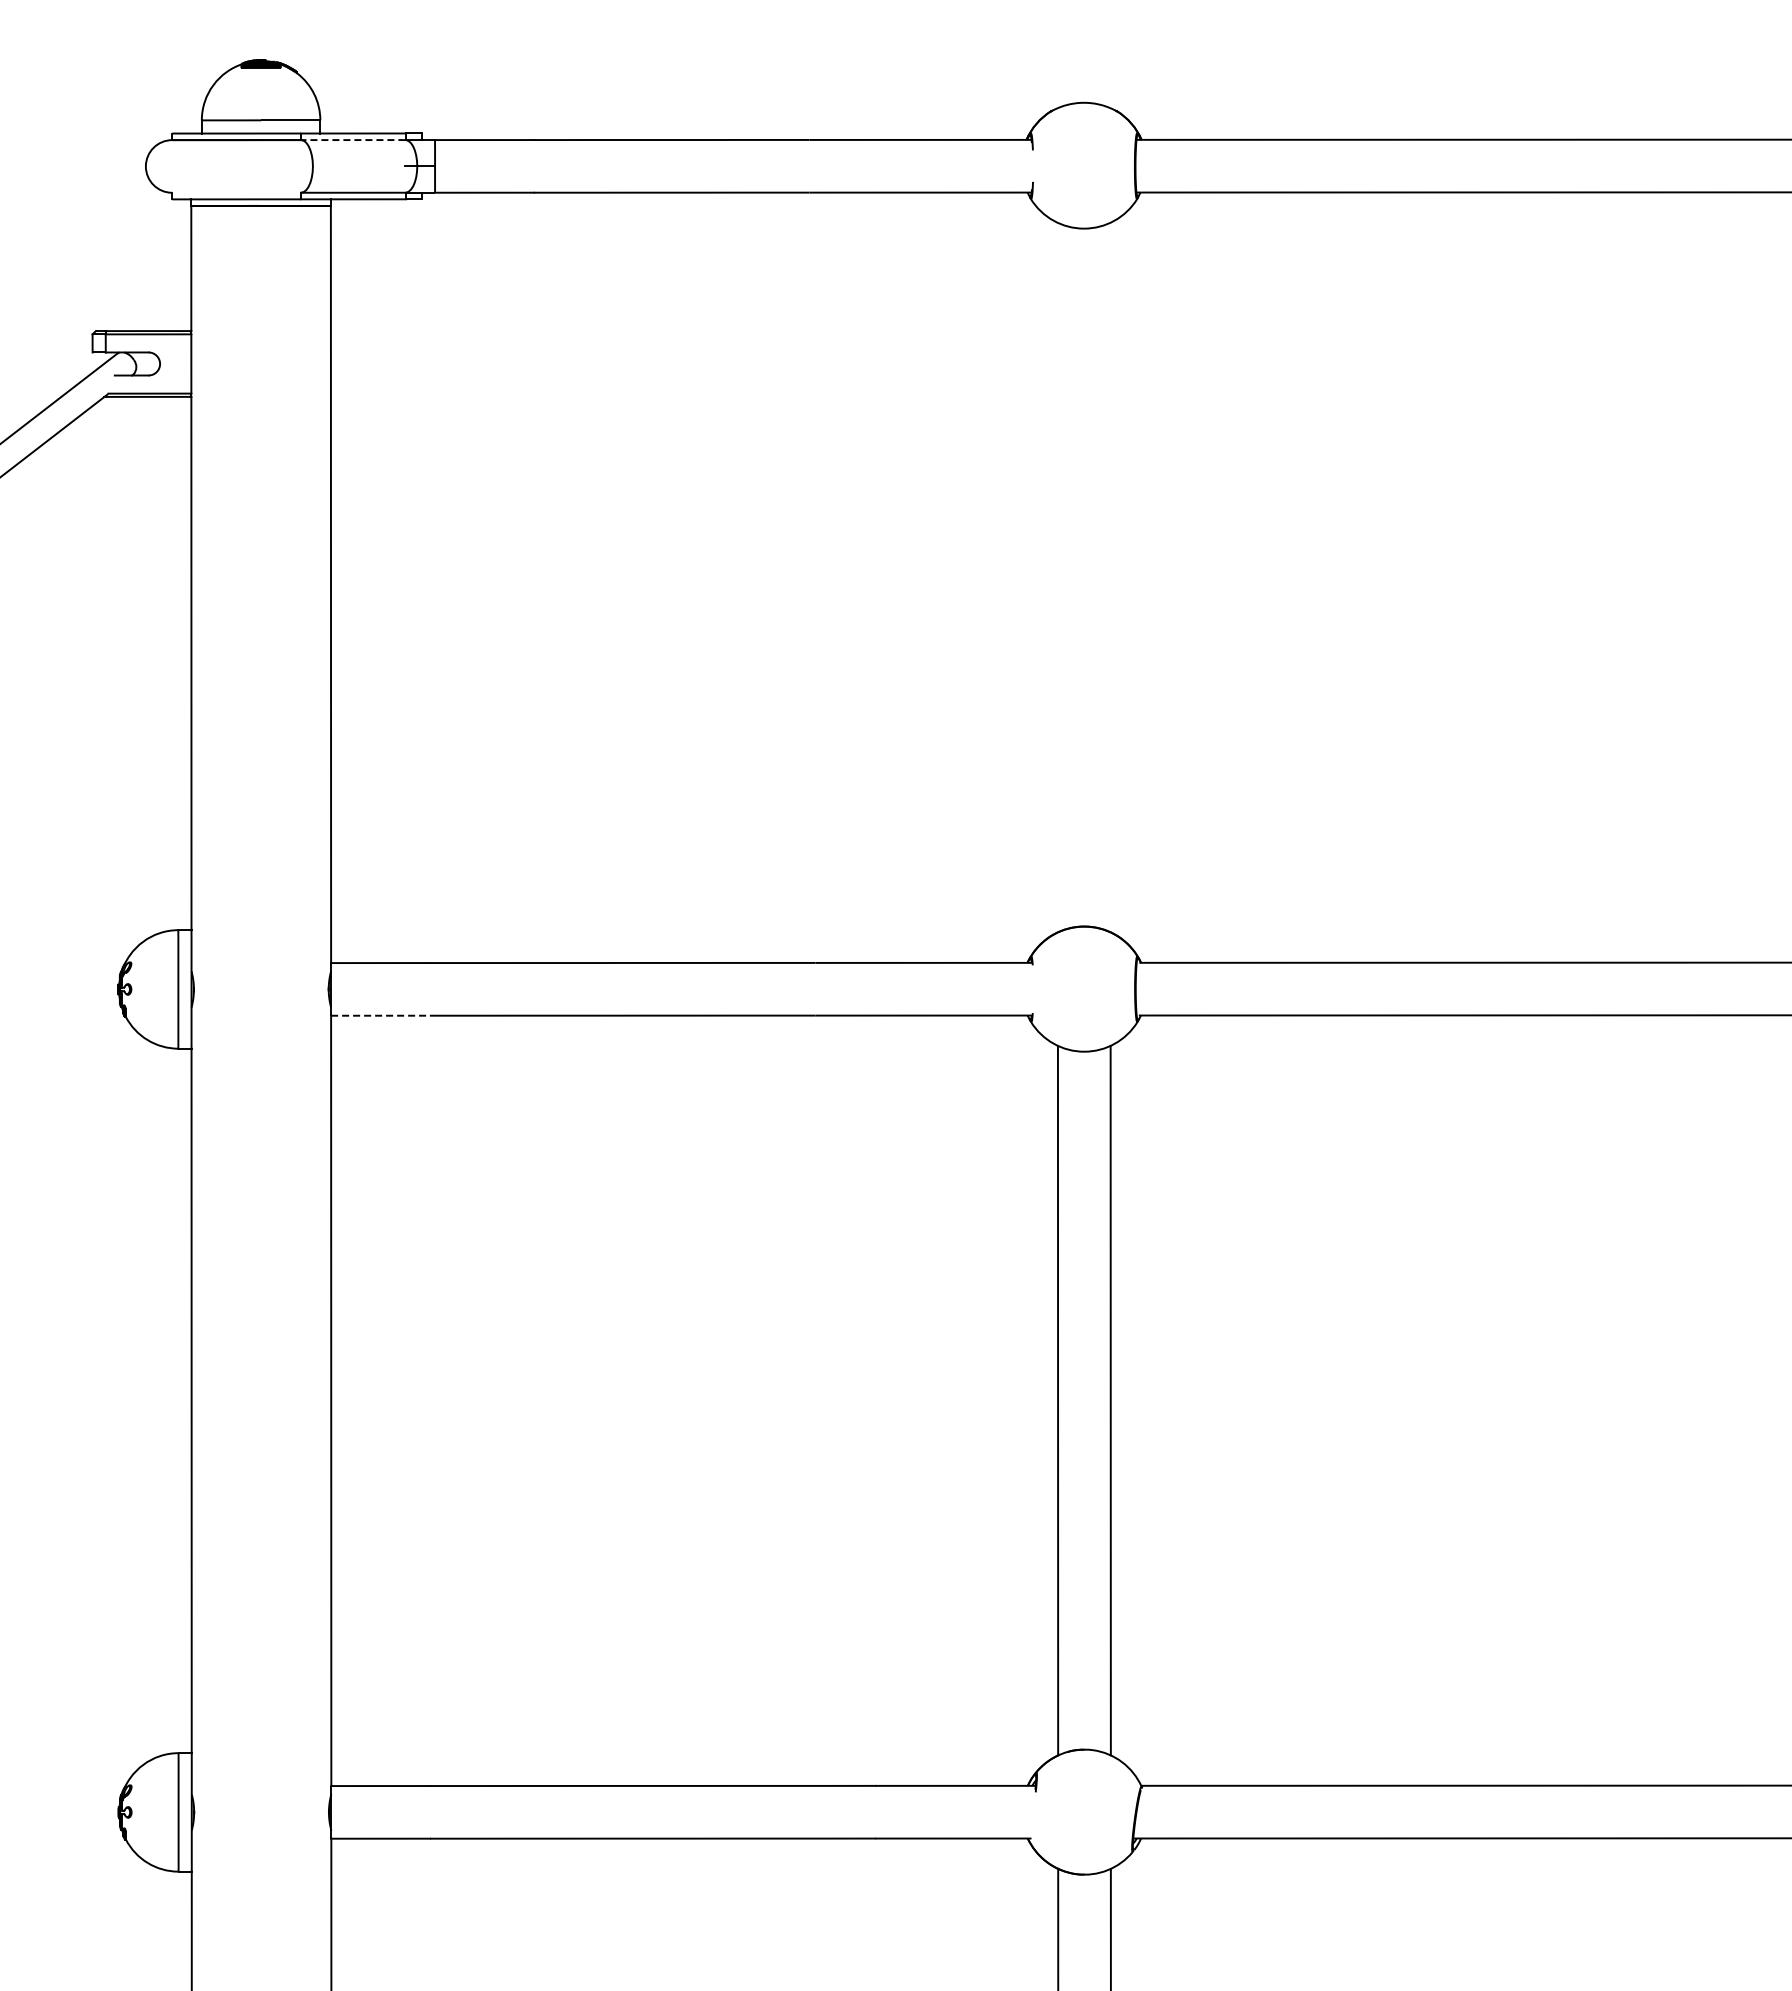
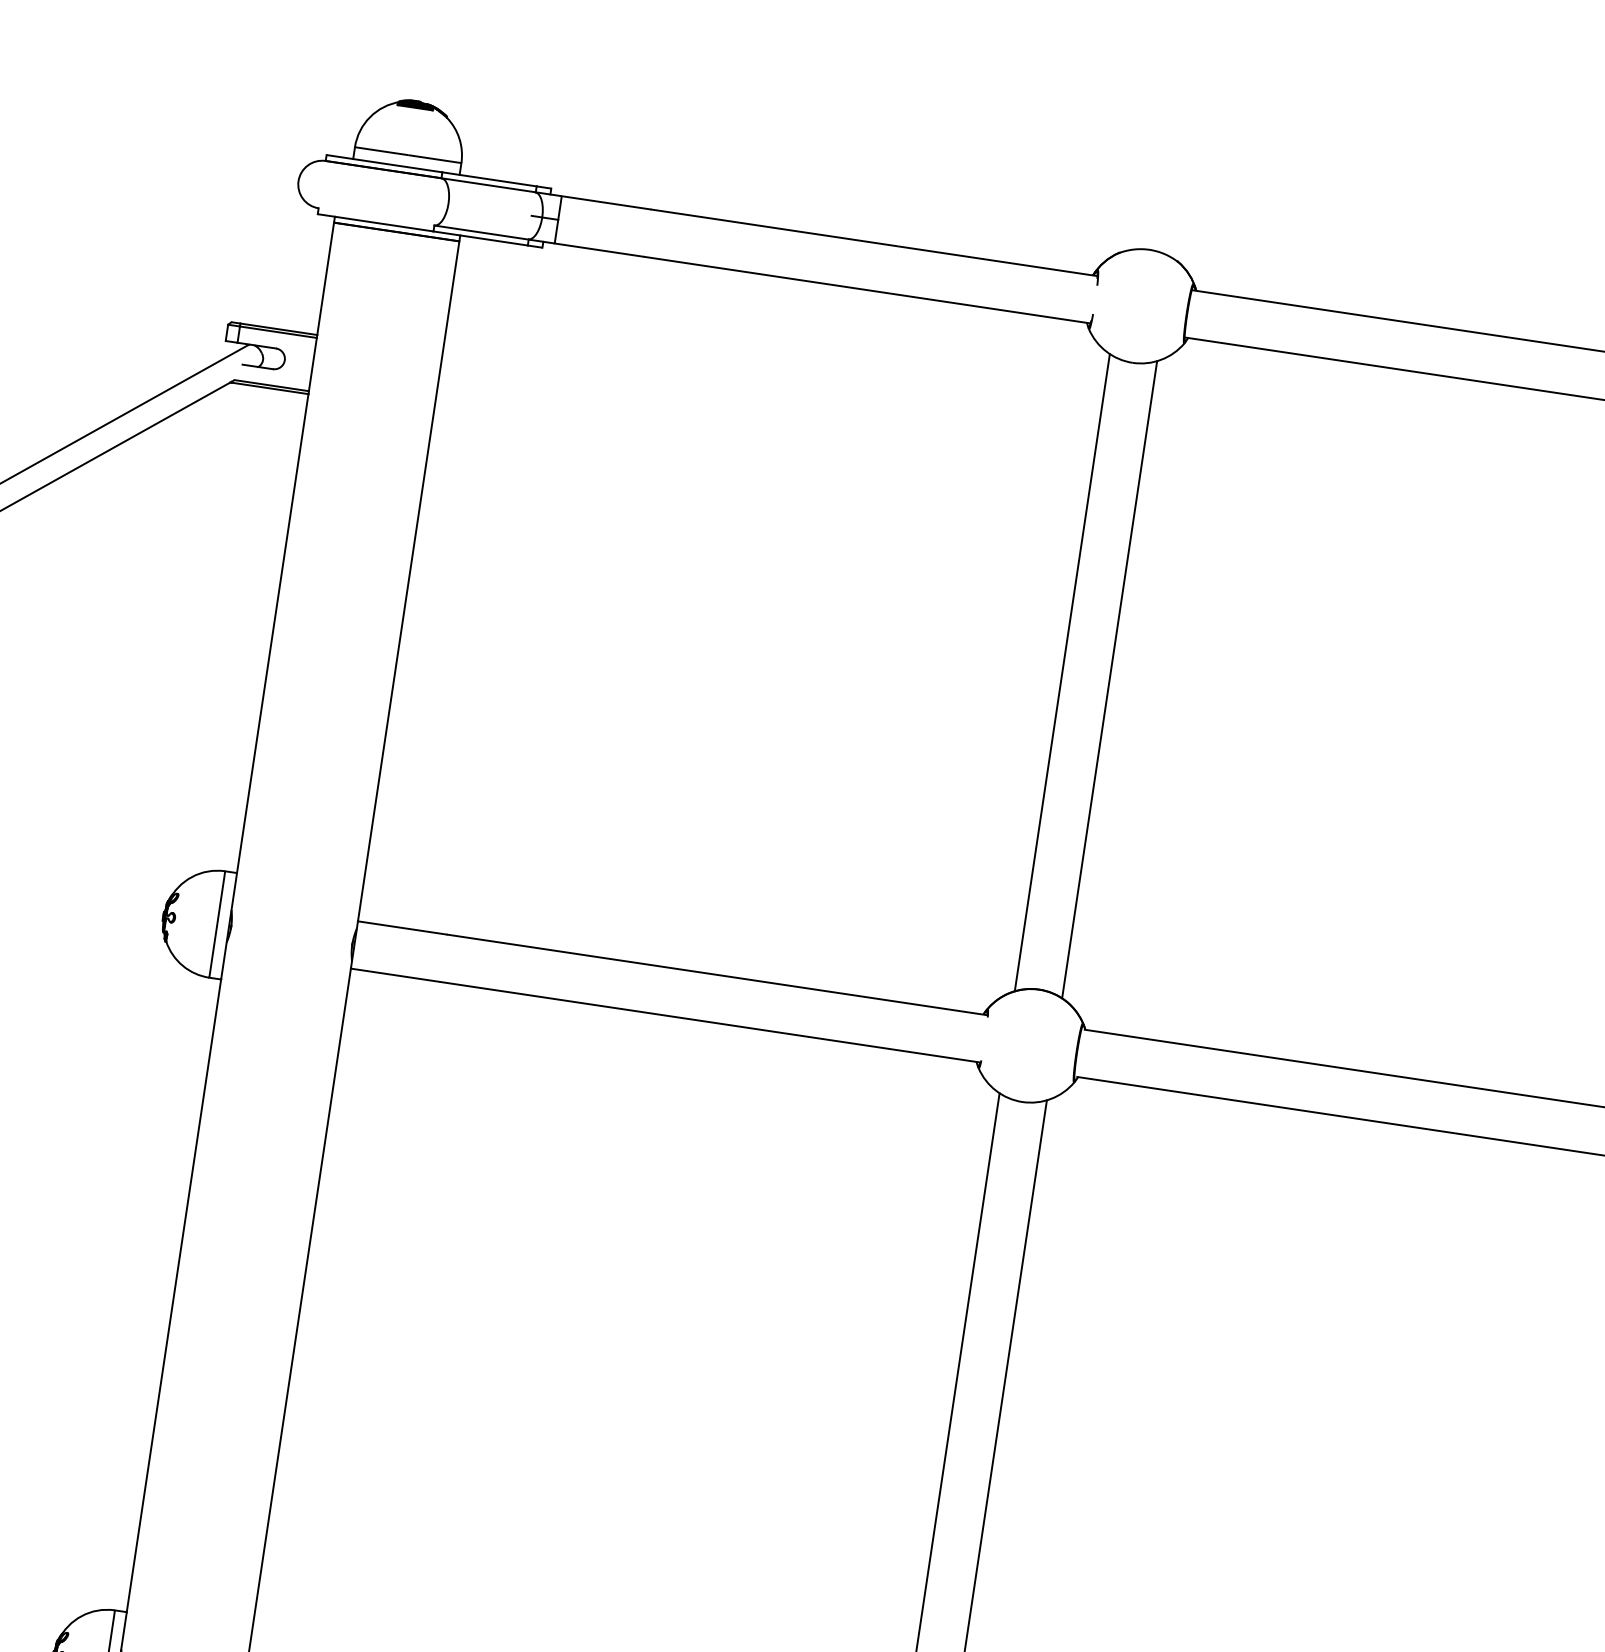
line: (352, 140) -> (487, 185), dashed -> solid
line: (1057, 577) -> (1062, 672), added
line: (1110, 577) -> (1109, 679), added
line: (380, 1015) -> (395, 975), dashed -> solid

